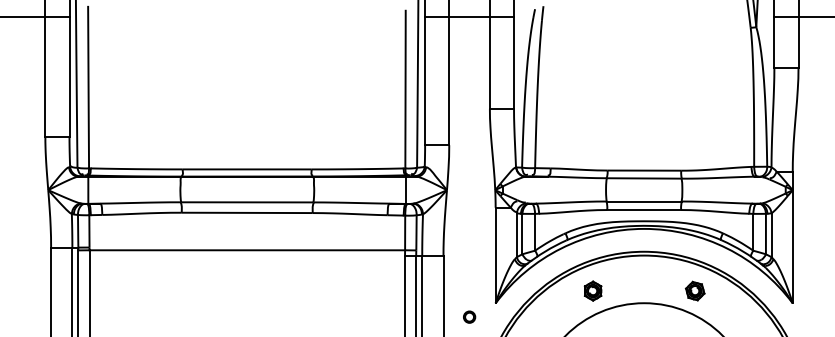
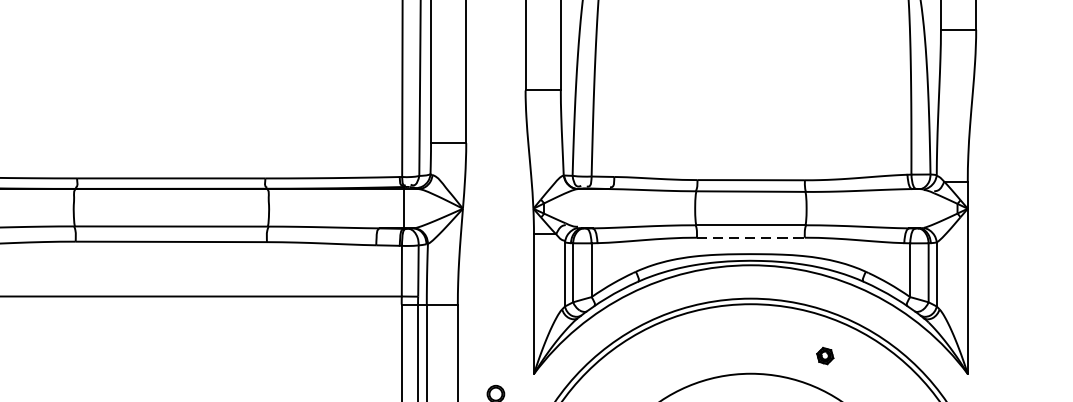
line: (644, 210) -> (751, 238), solid -> dashed
part: (592, 290) -> (675, 355), removed
part: (694, 290) -> (824, 355), size x0.6

